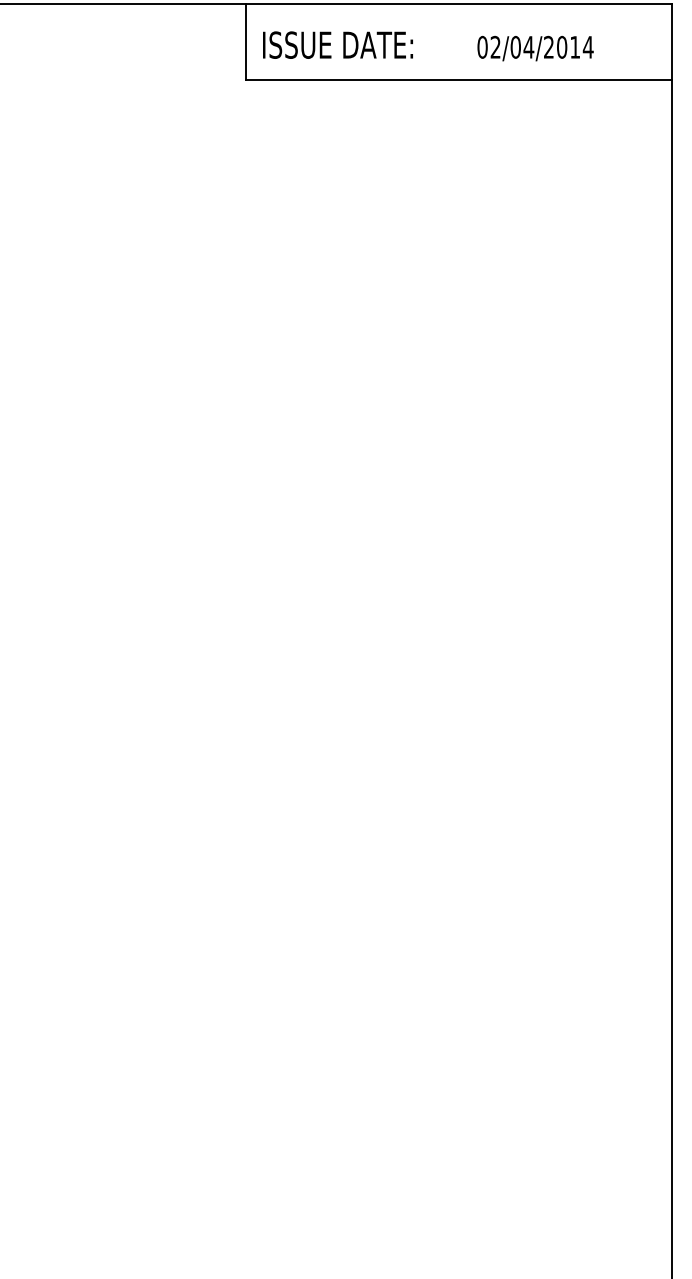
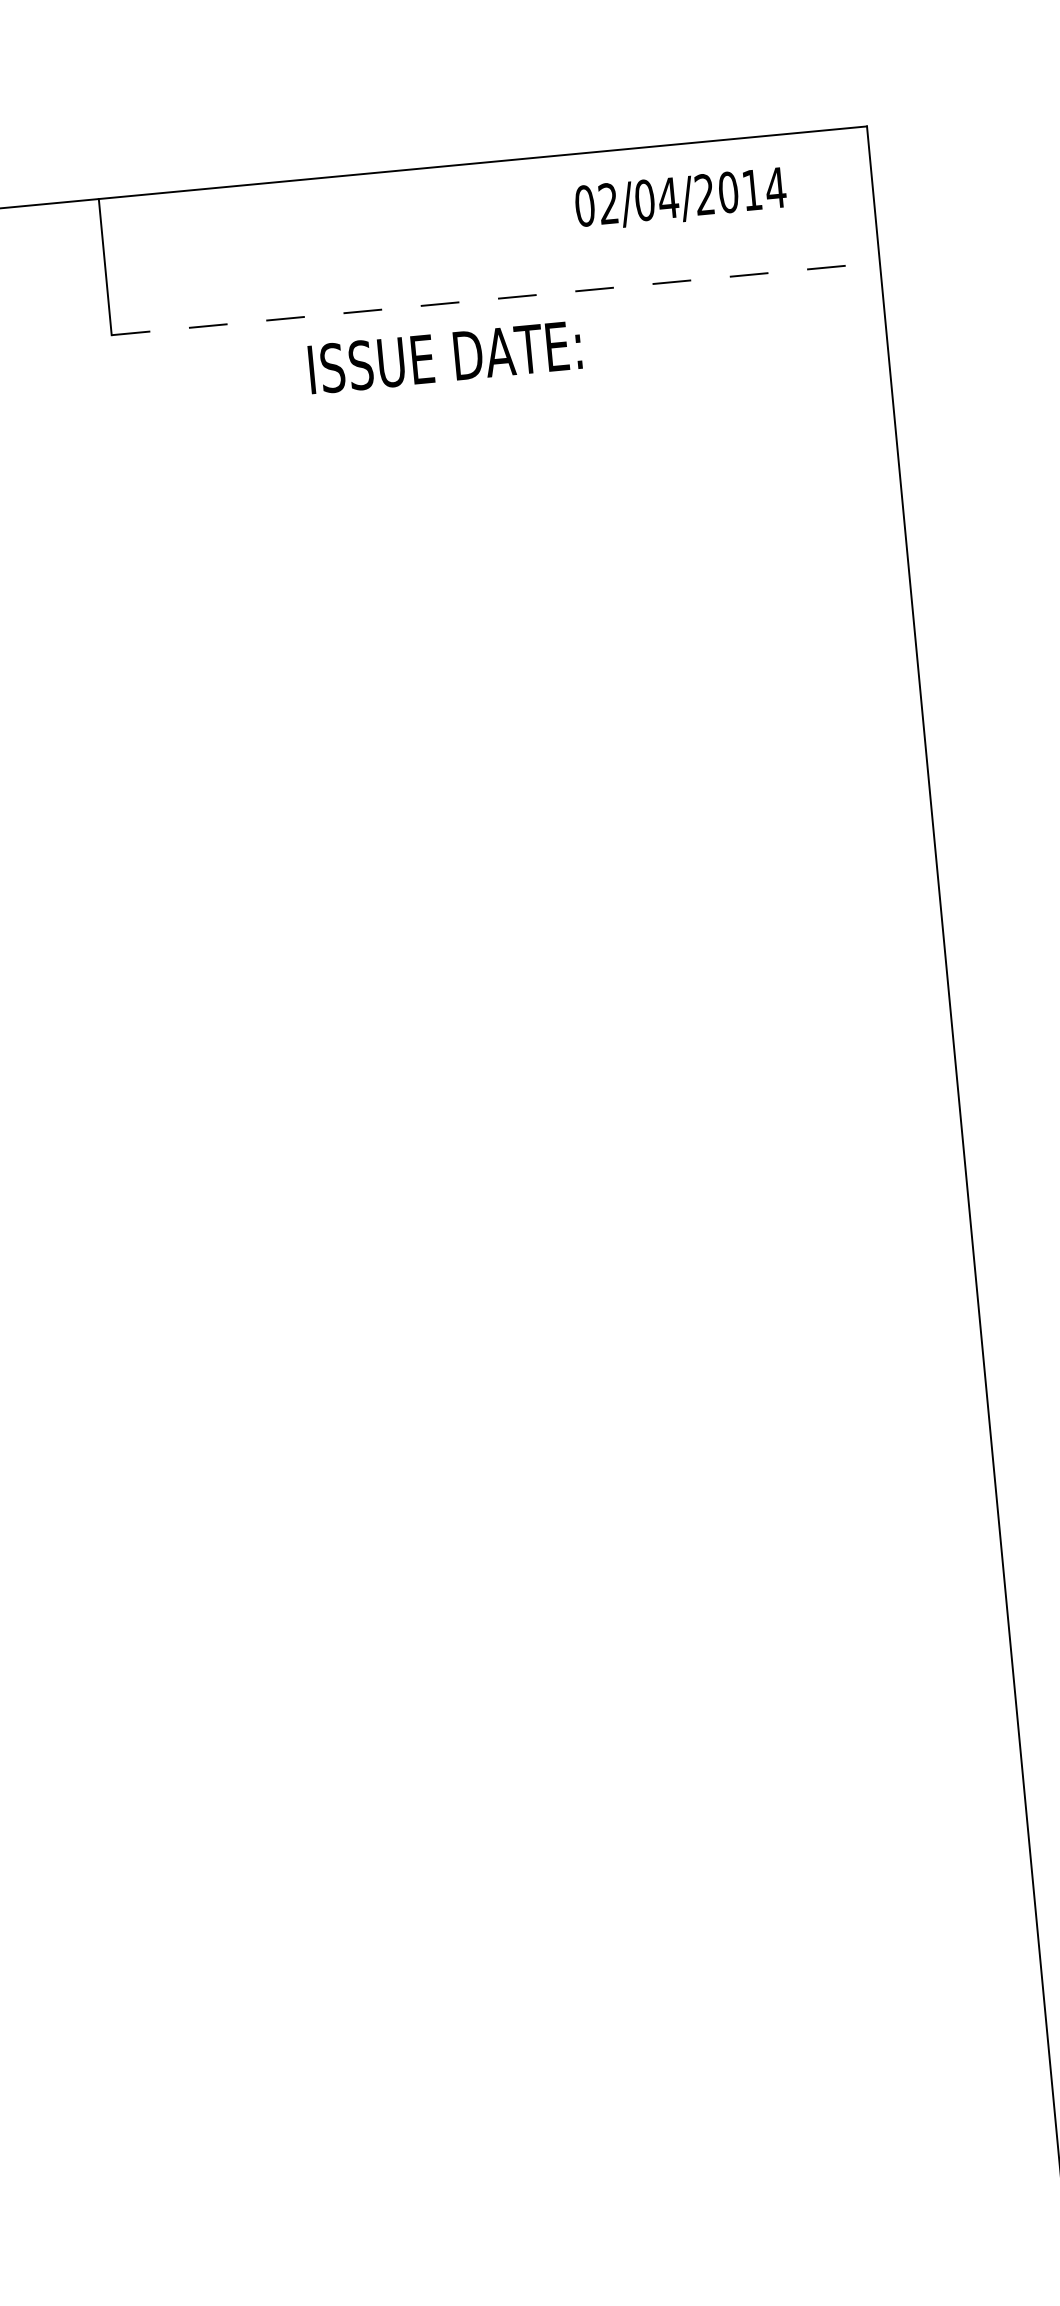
text: (337, 44) -> (444, 356), moved
text: (535, 48) -> (680, 199), moved
line: (458, 79) -> (495, 298), solid -> dashed

